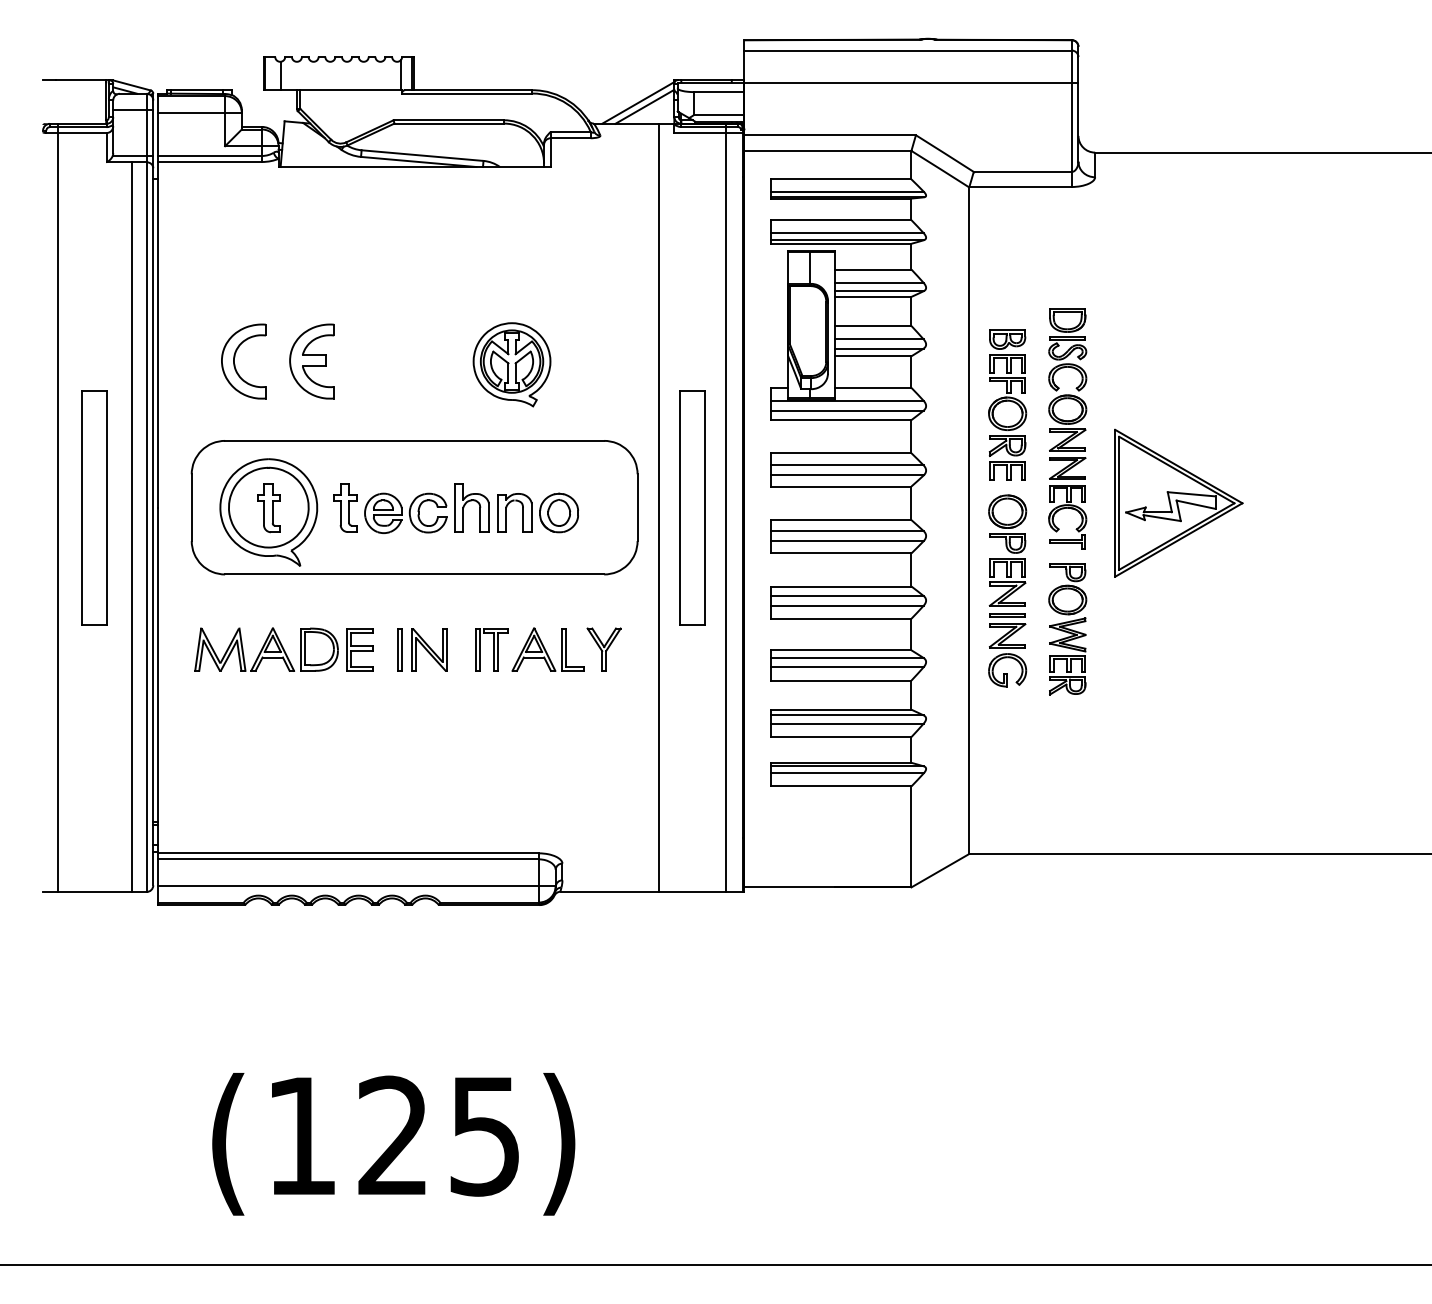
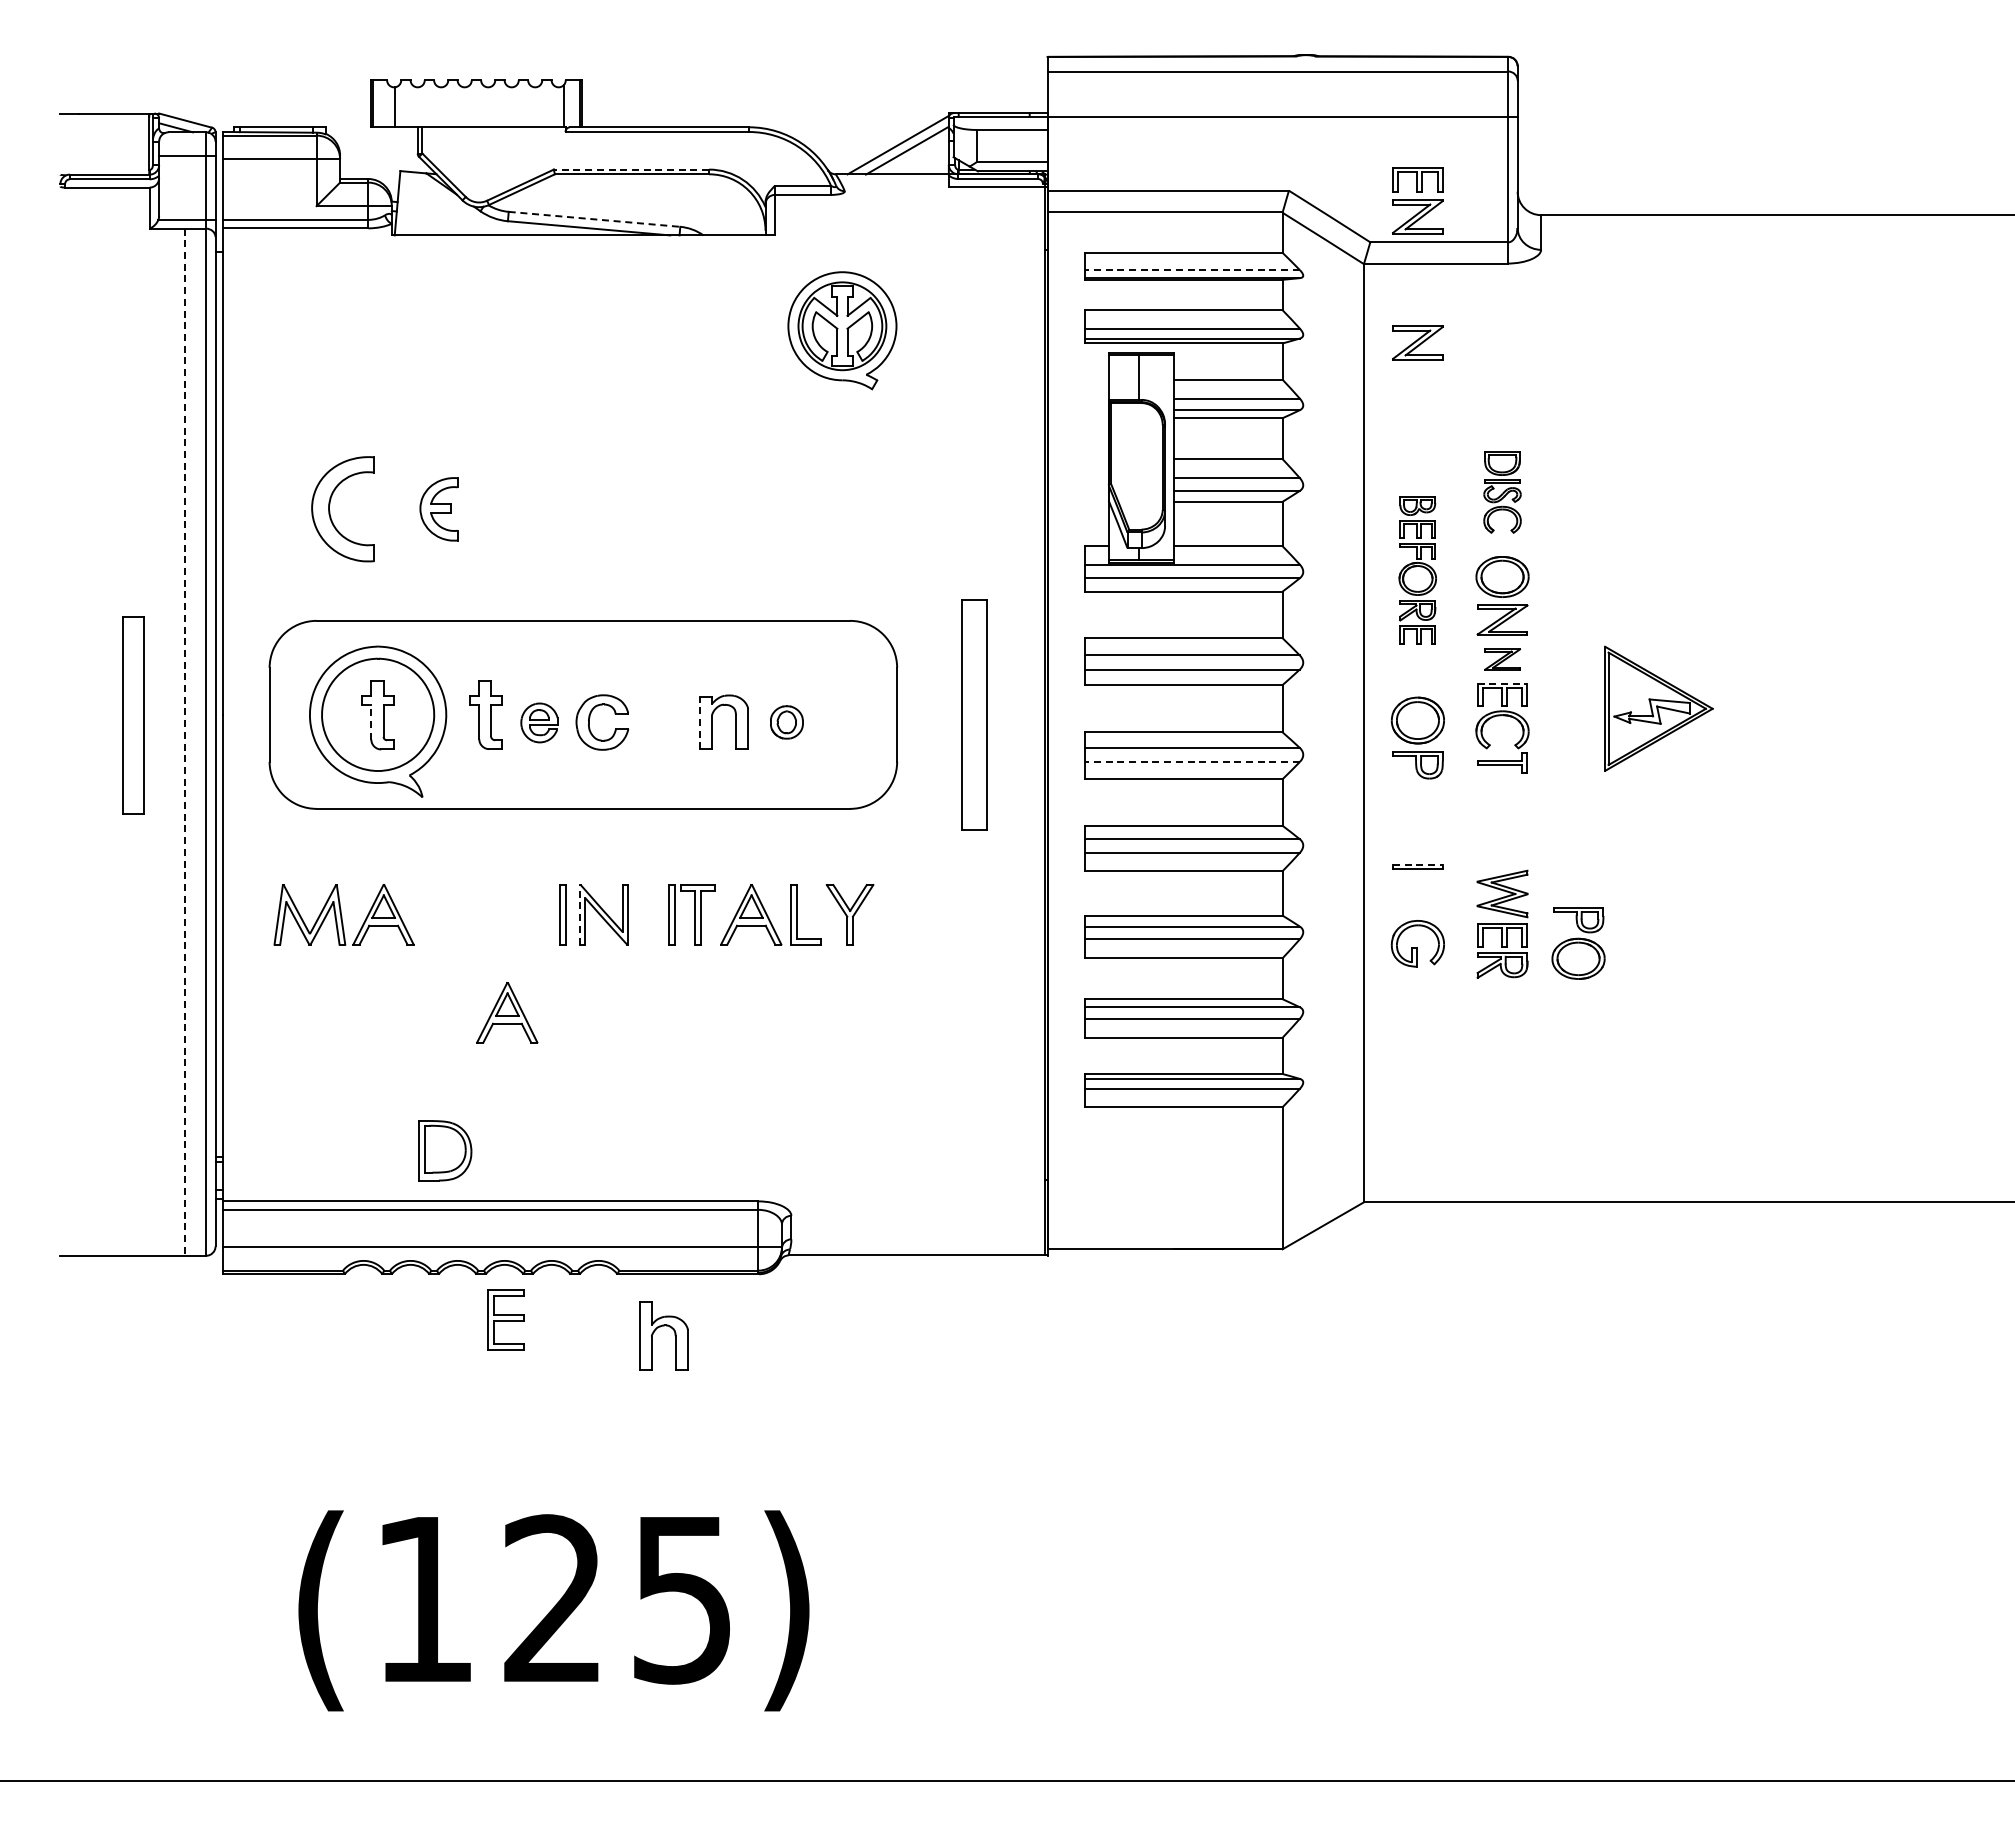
line: (448, 120) -> (631, 169), solid -> dashed
line: (423, 155) -> (595, 219), solid -> dashed
line: (847, 191) -> (1192, 270), solid -> dashed
part: (1067, 349) -> (1502, 492), size x0.7
part: (311, 361) -> (438, 509), size x0.6
part: (512, 364) -> (842, 330), moved
part: (1007, 404) -> (1417, 569), size x0.7
part: (1067, 468) -> (1502, 659), size x0.7
line: (1067, 485) -> (1502, 683), solid -> dashed
part: (469, 501) -> (660, 1327), moved
part: (1178, 503) -> (1658, 708), size x0.6
line: (58, 507) -> (81, 714), removed
line: (659, 507) -> (927, 714), removed
part: (692, 507) -> (974, 714), size x0.7
line: (725, 507) -> (1021, 714), removed
part: (95, 508) -> (133, 715), size x0.6
line: (264, 512) -> (371, 721), solid -> dashed
part: (383, 513) -> (539, 722), size x0.7
line: (497, 513) -> (700, 722), solid -> dashed
part: (558, 513) -> (786, 722), size x0.6
line: (131, 527) -> (185, 742), solid -> dashed
line: (847, 540) -> (1192, 761), solid -> dashed
part: (1007, 582) -> (1417, 200), moved
part: (1067, 589) -> (1578, 943), moved
line: (1007, 613) -> (1417, 864), solid -> dashed
part: (1007, 635) -> (1417, 342), moved
part: (319, 649) -> (445, 1150), moved
part: (359, 649) -> (505, 1319), moved
line: (411, 649) -> (579, 914), solid -> dashed
part: (360, 719) -> (507, 1012), added

